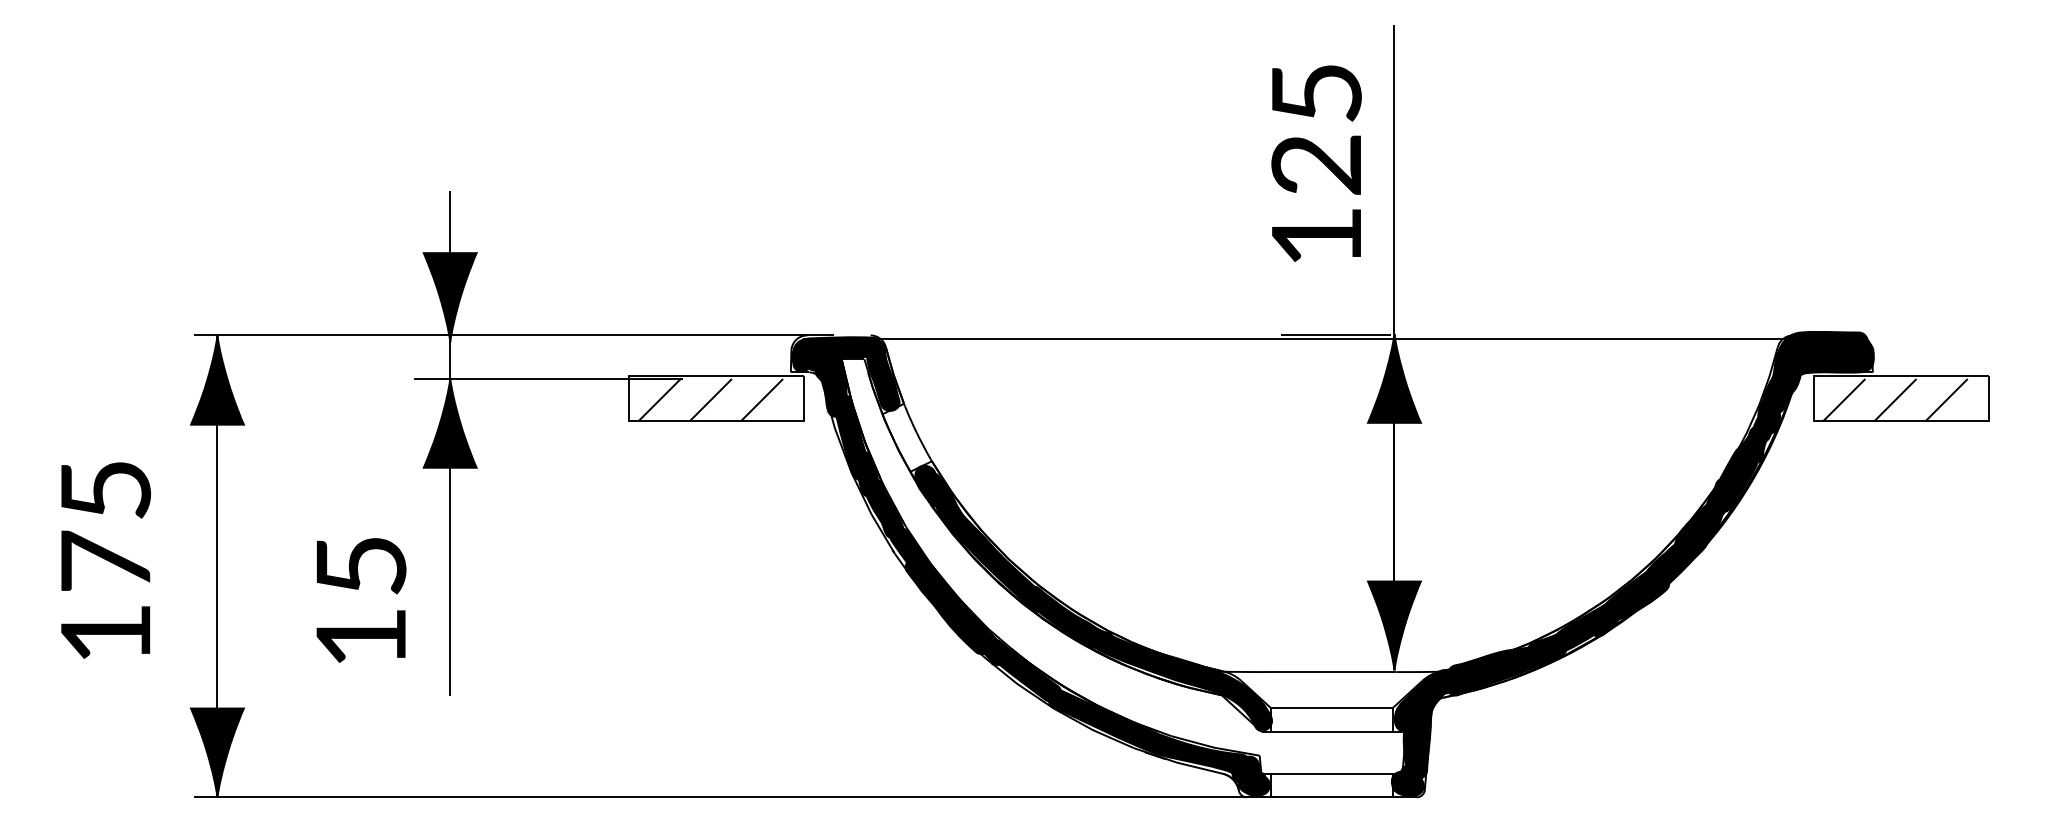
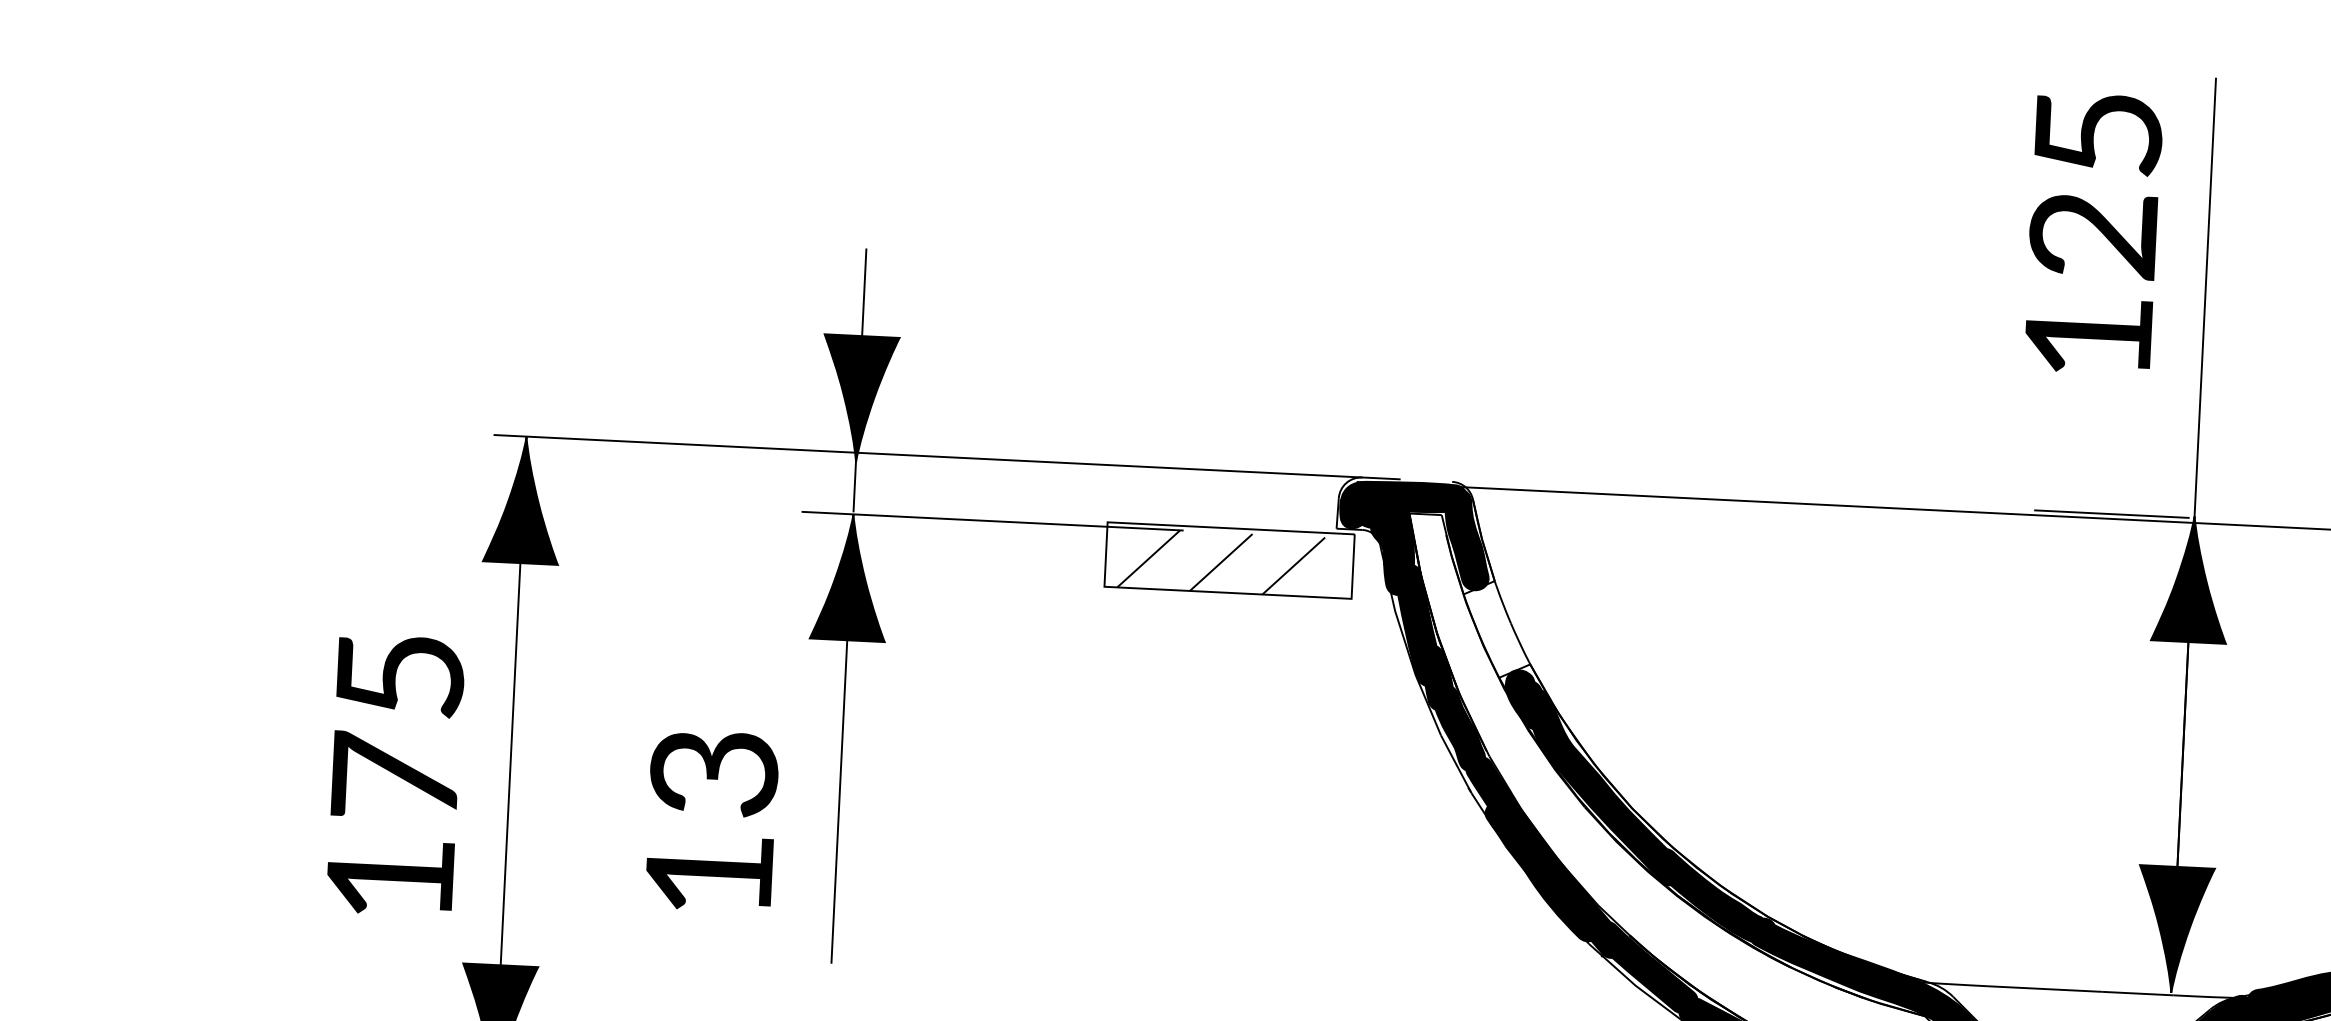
text: (1316, 163) -> (2093, 233), moved
text: (105, 560) -> (394, 775), moved
text: (361, 566) -> (714, 774), 15 -> 13

